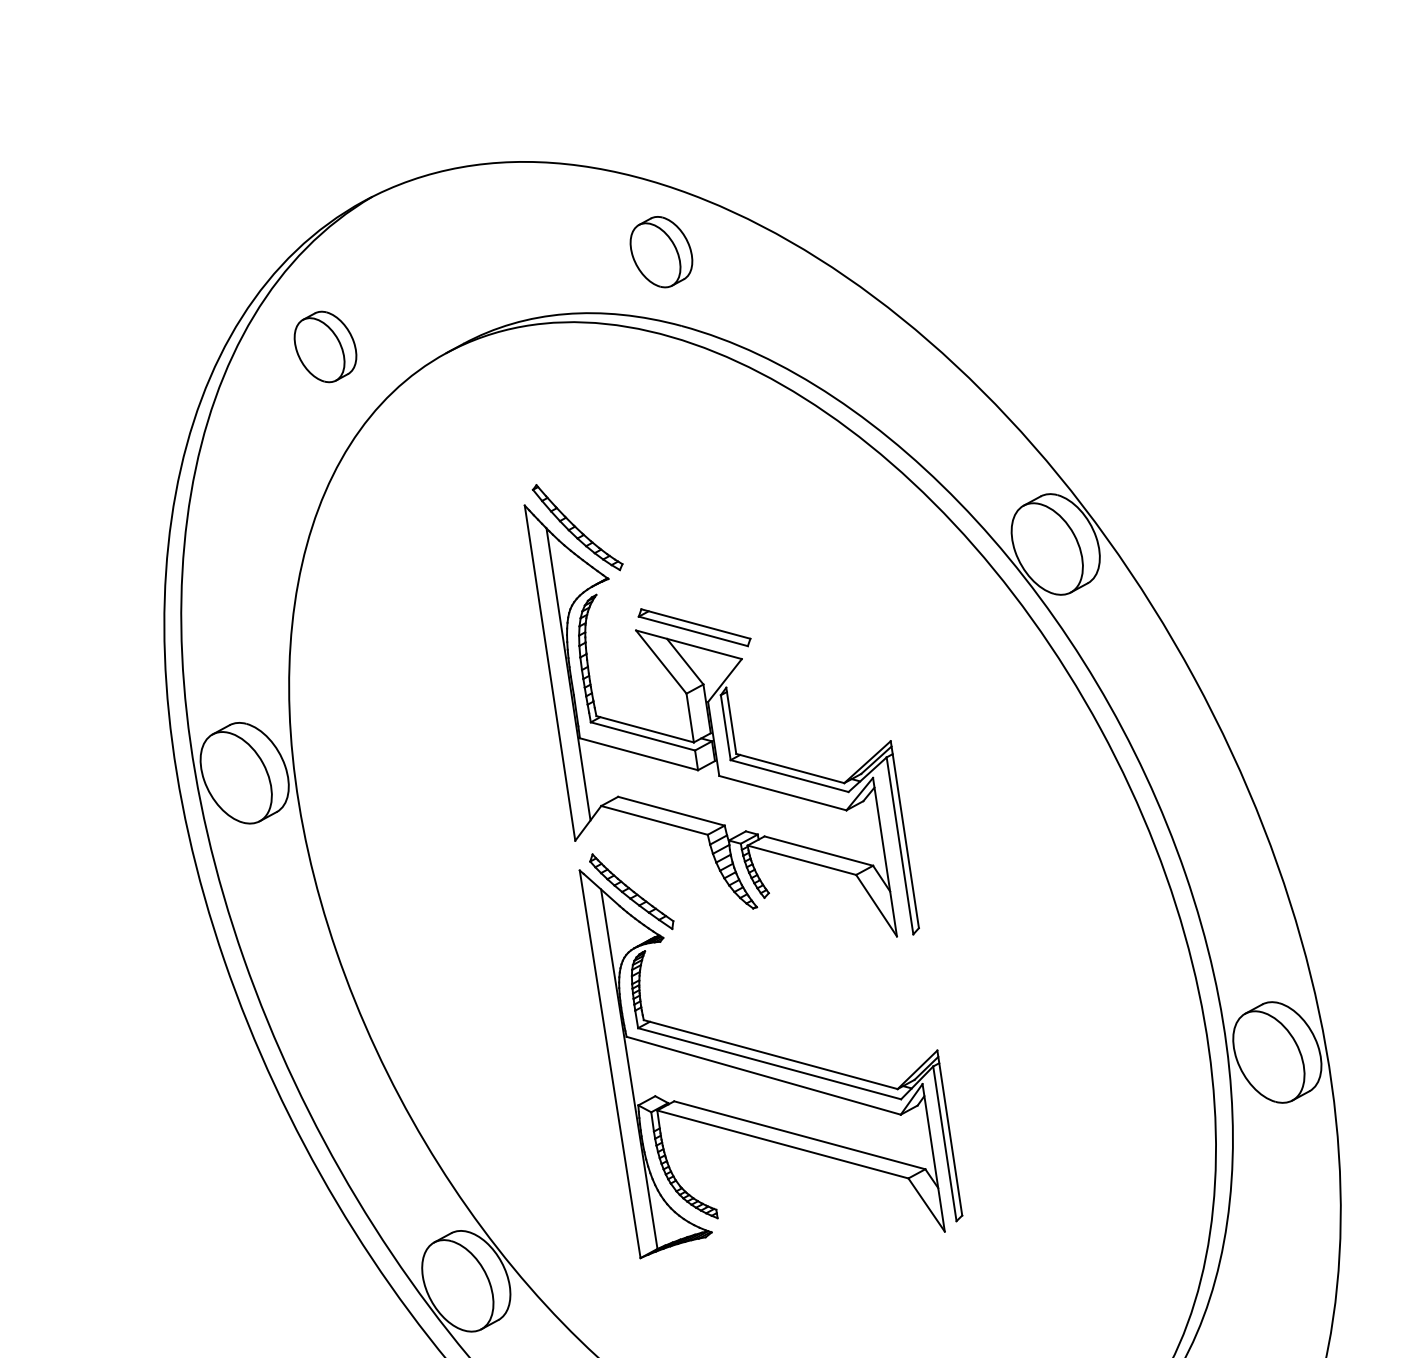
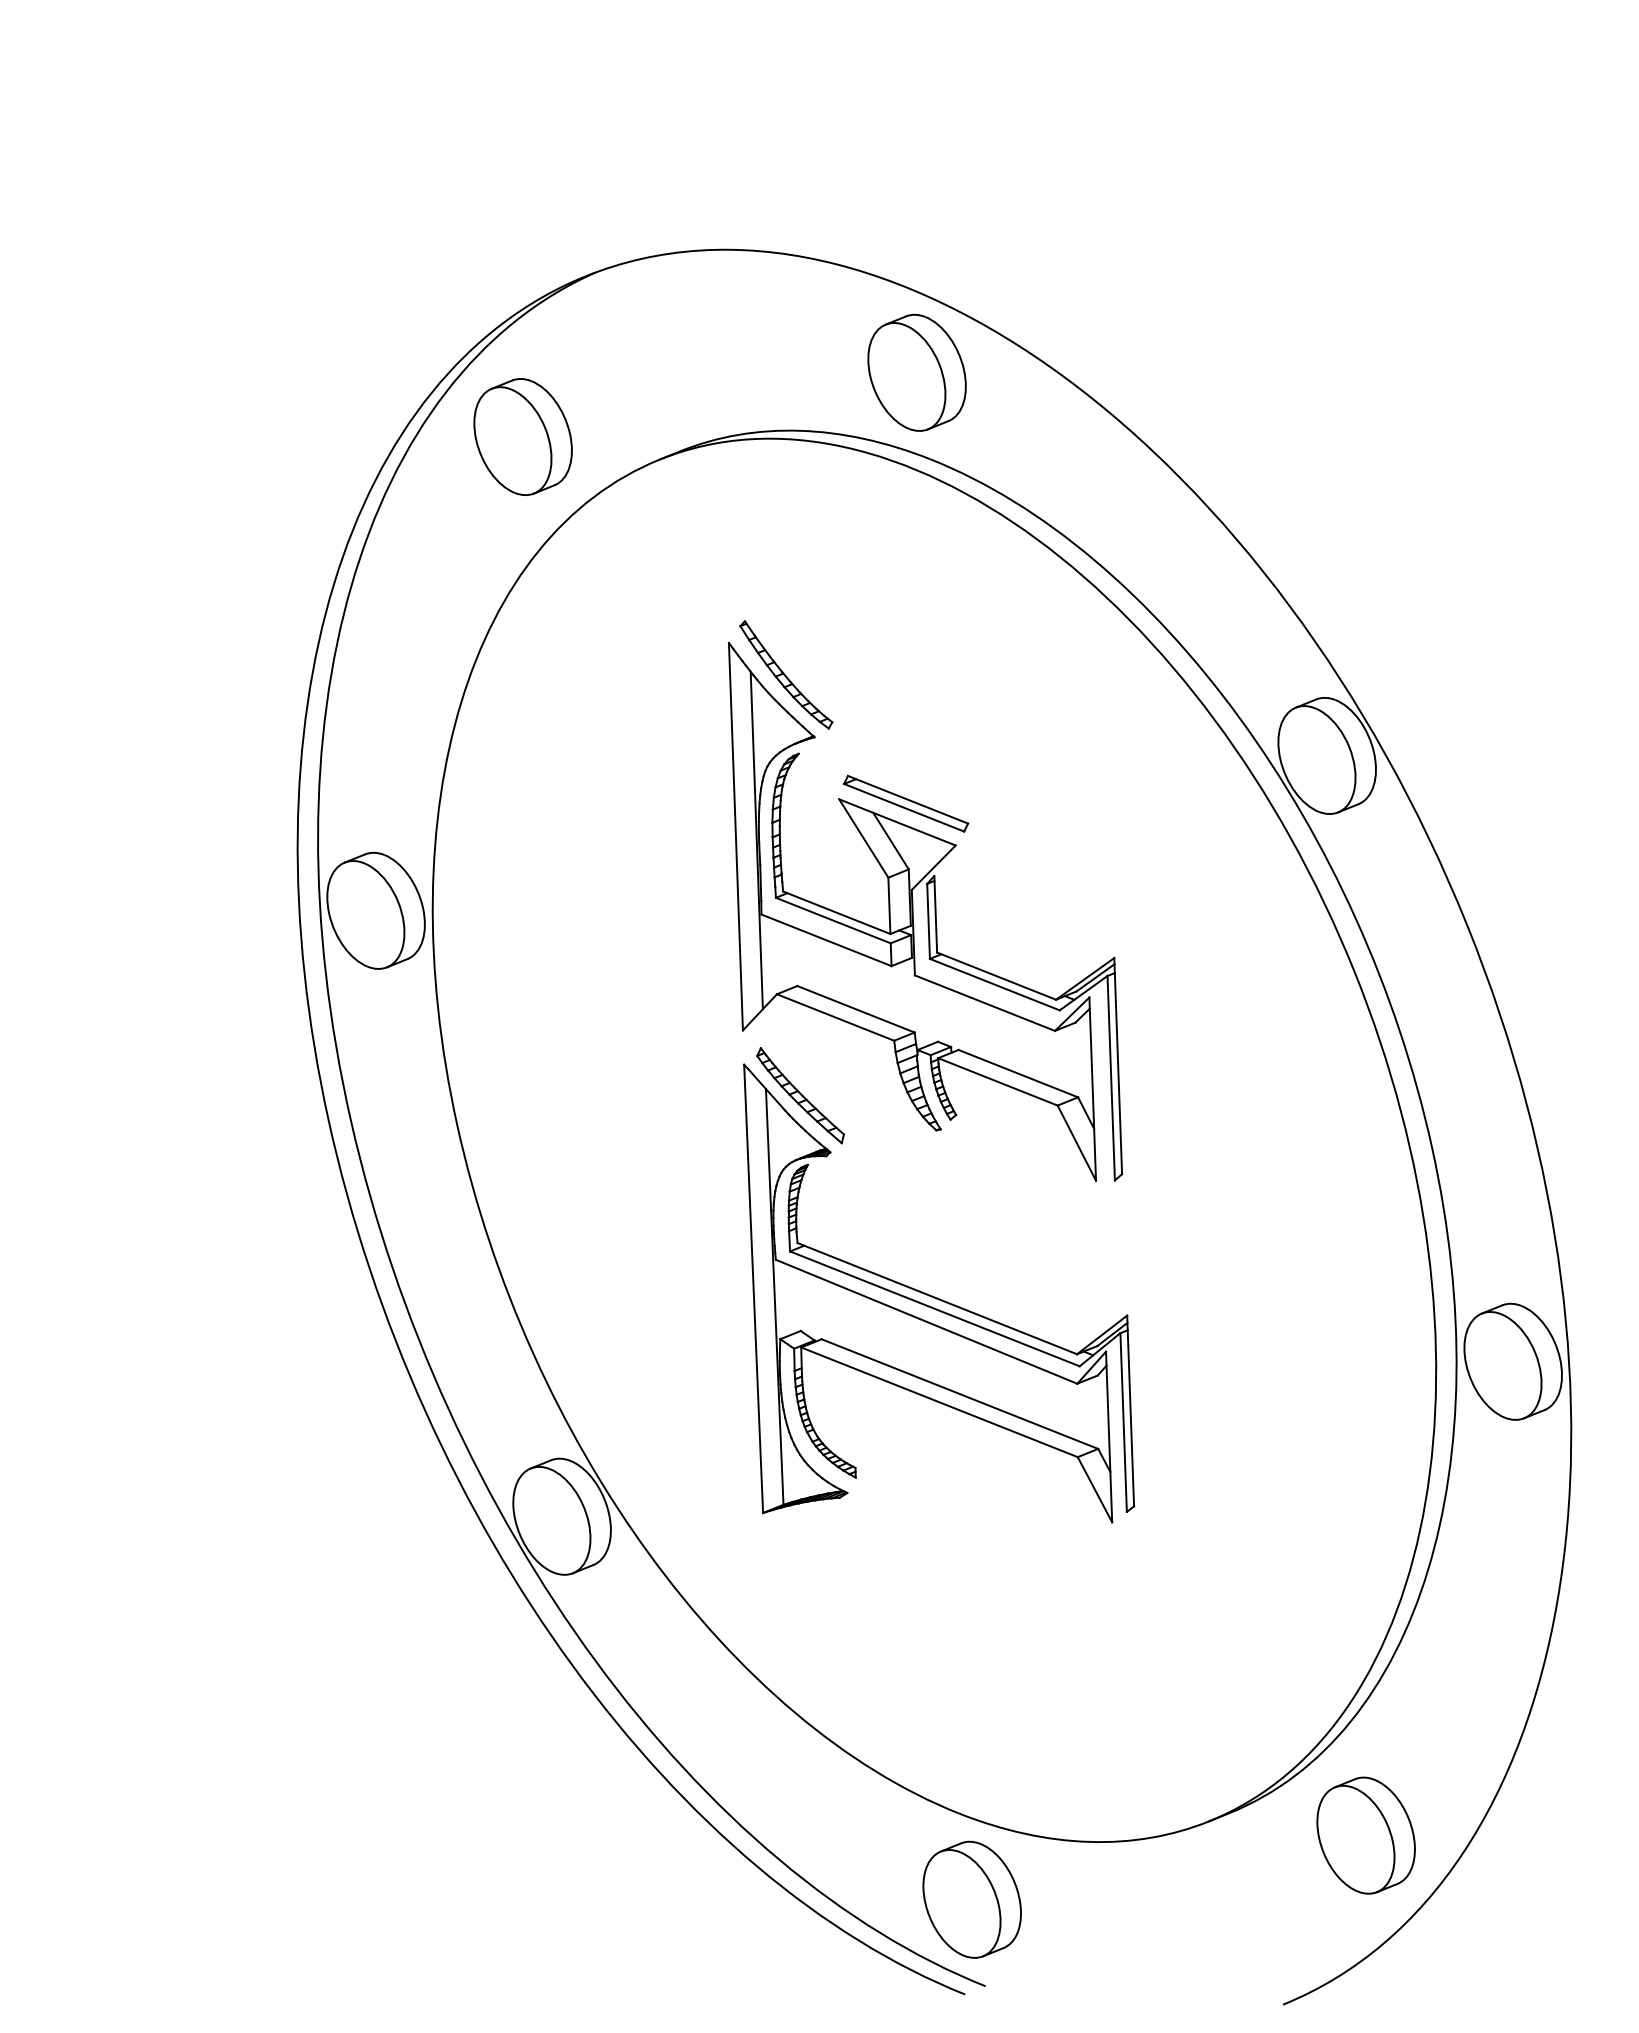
part: (660, 251) -> (916, 372), size x1.43
part: (324, 346) -> (522, 436), size x1.43

